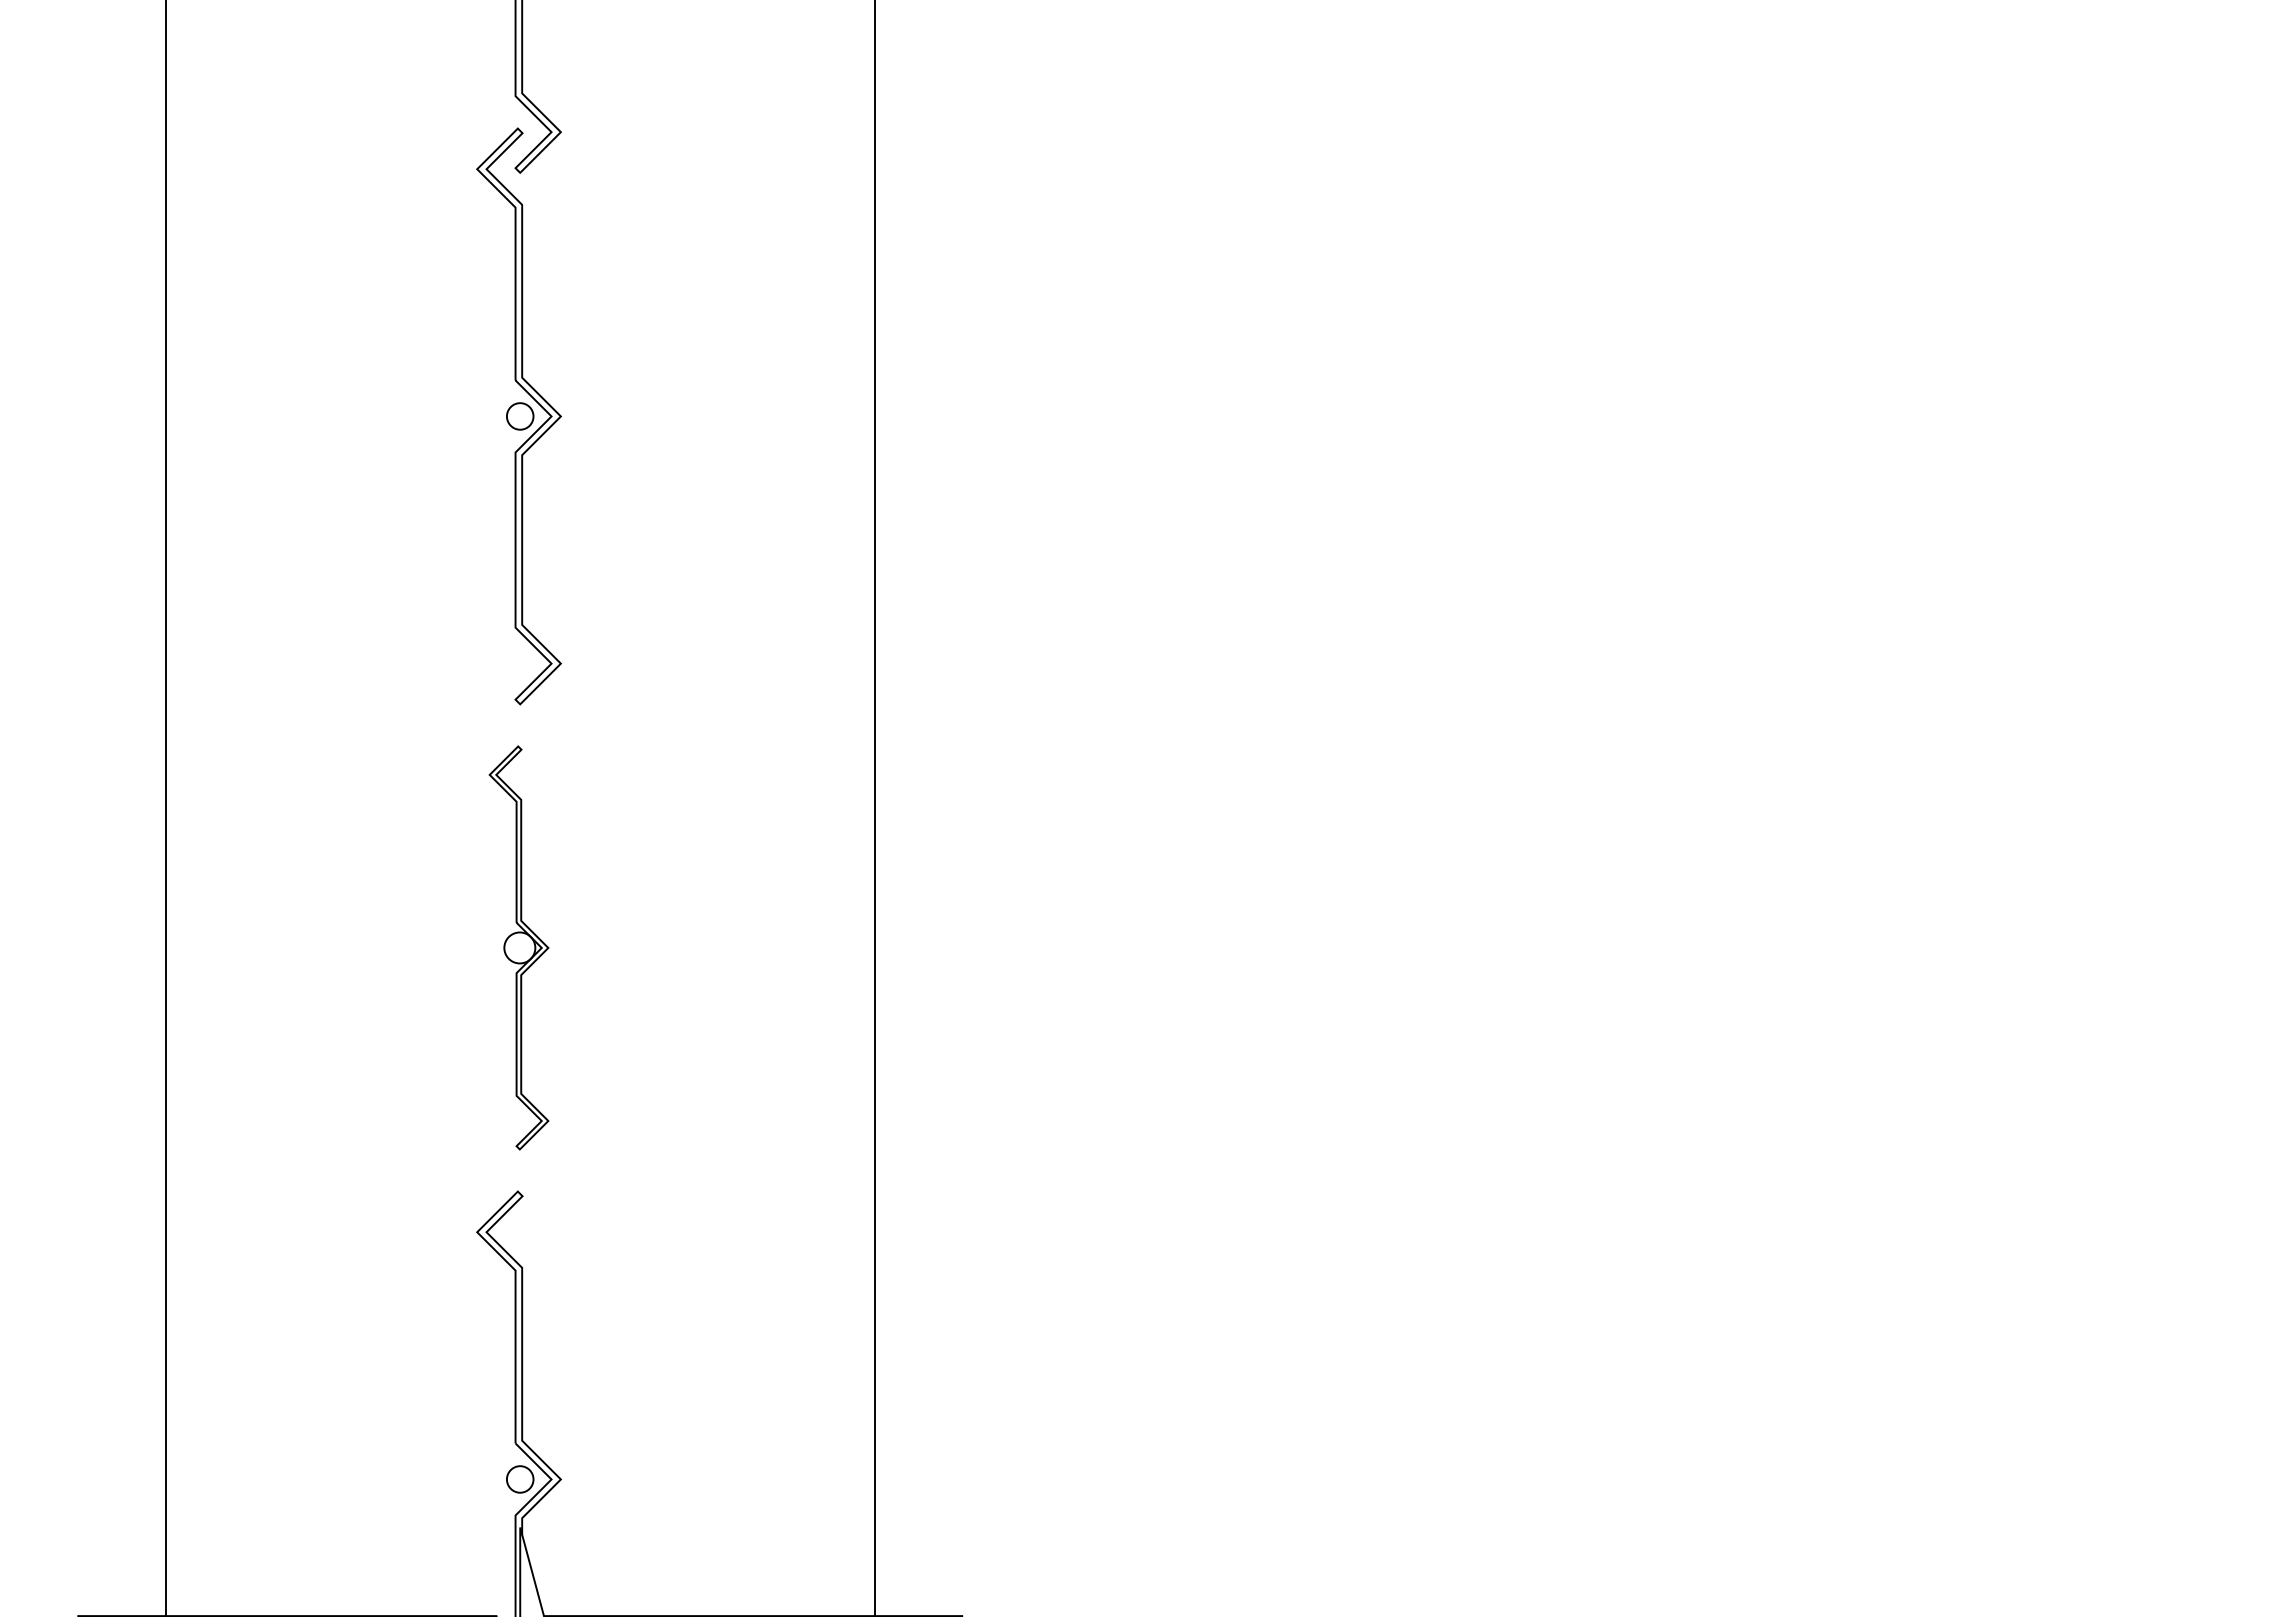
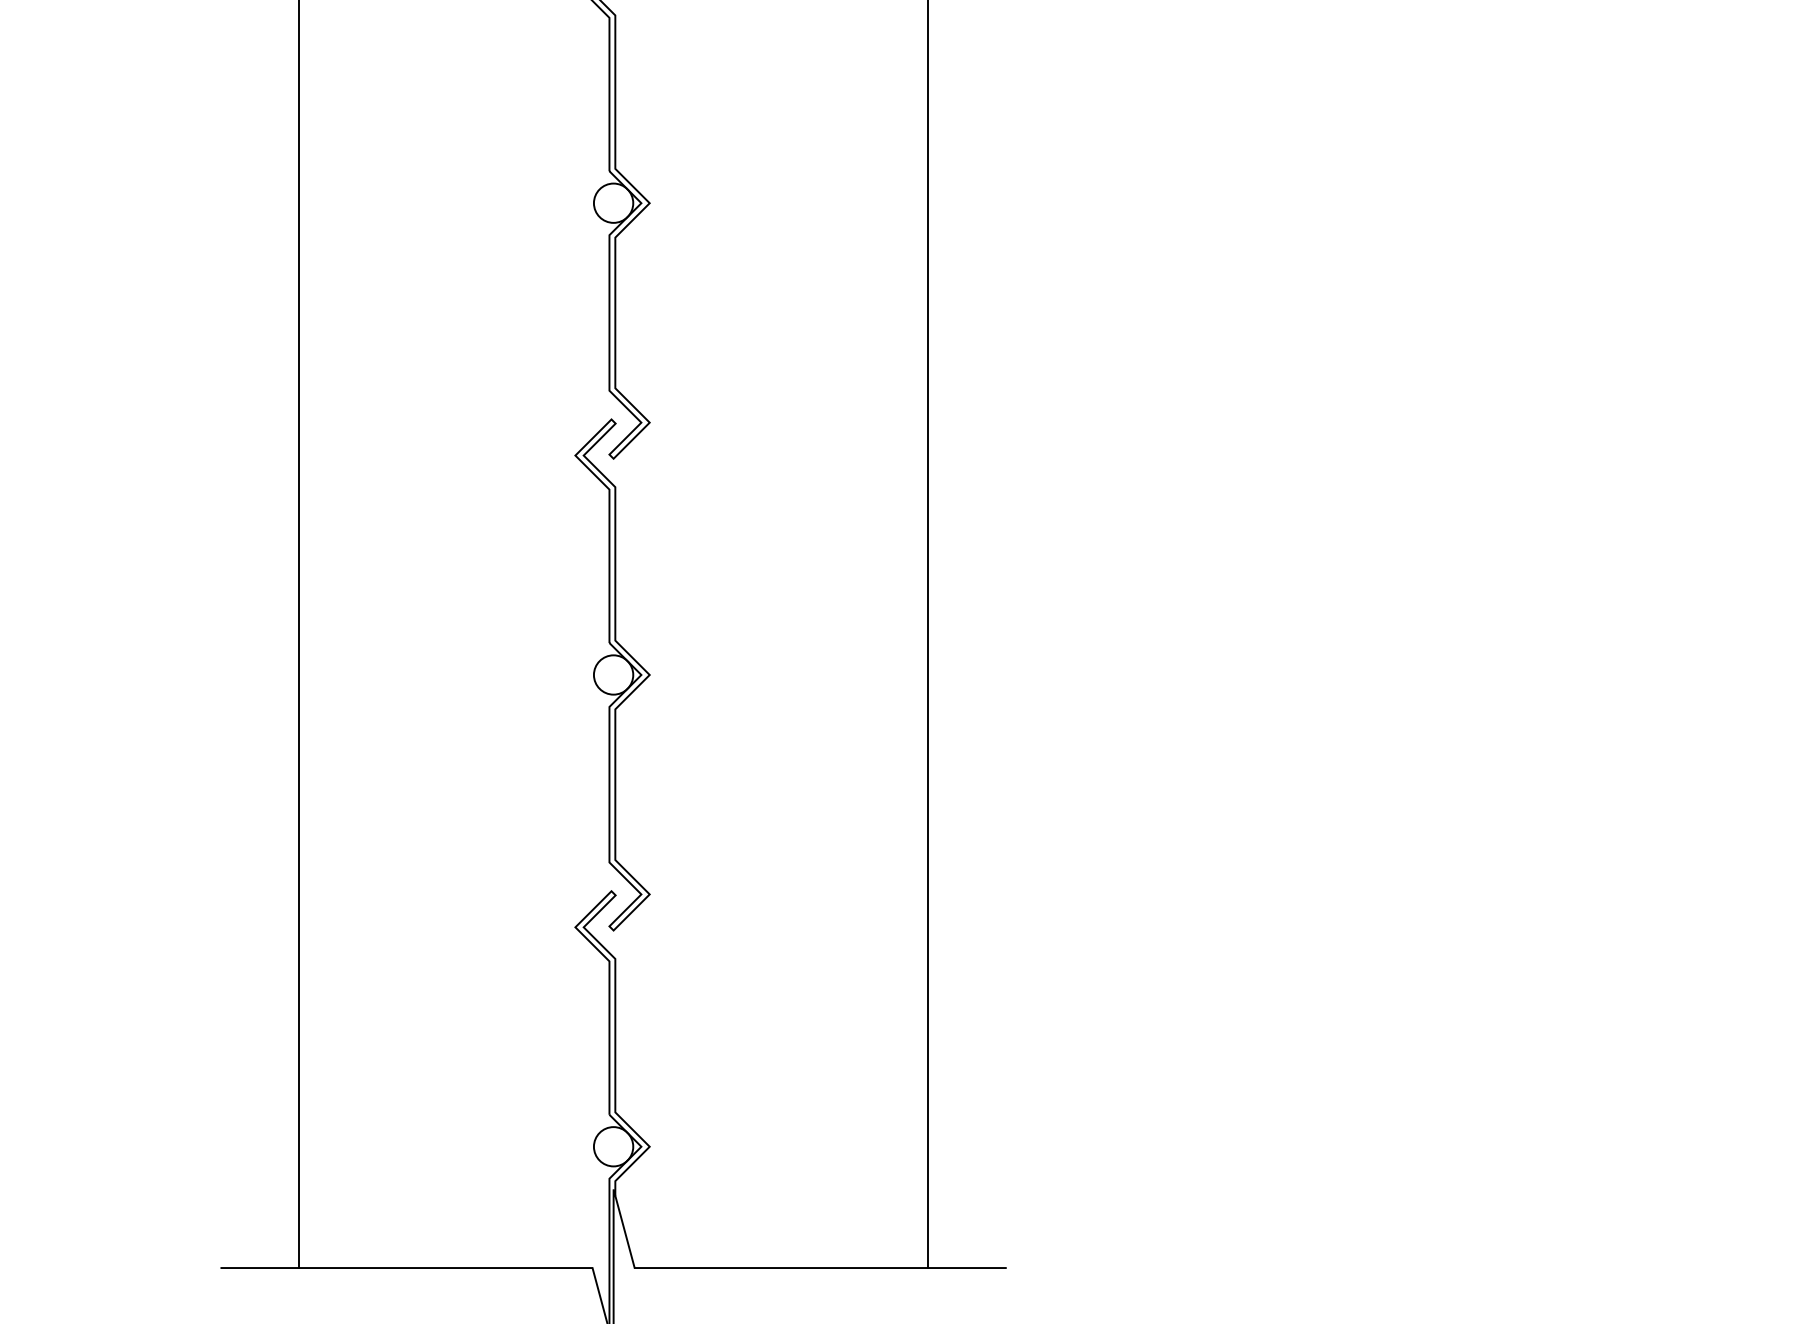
circle: (520, 416) -> (613, 203), size x1.67
part: (518, 947) -> (612, 674), size x1.43
circle: (520, 1479) -> (613, 1146), size x1.67

